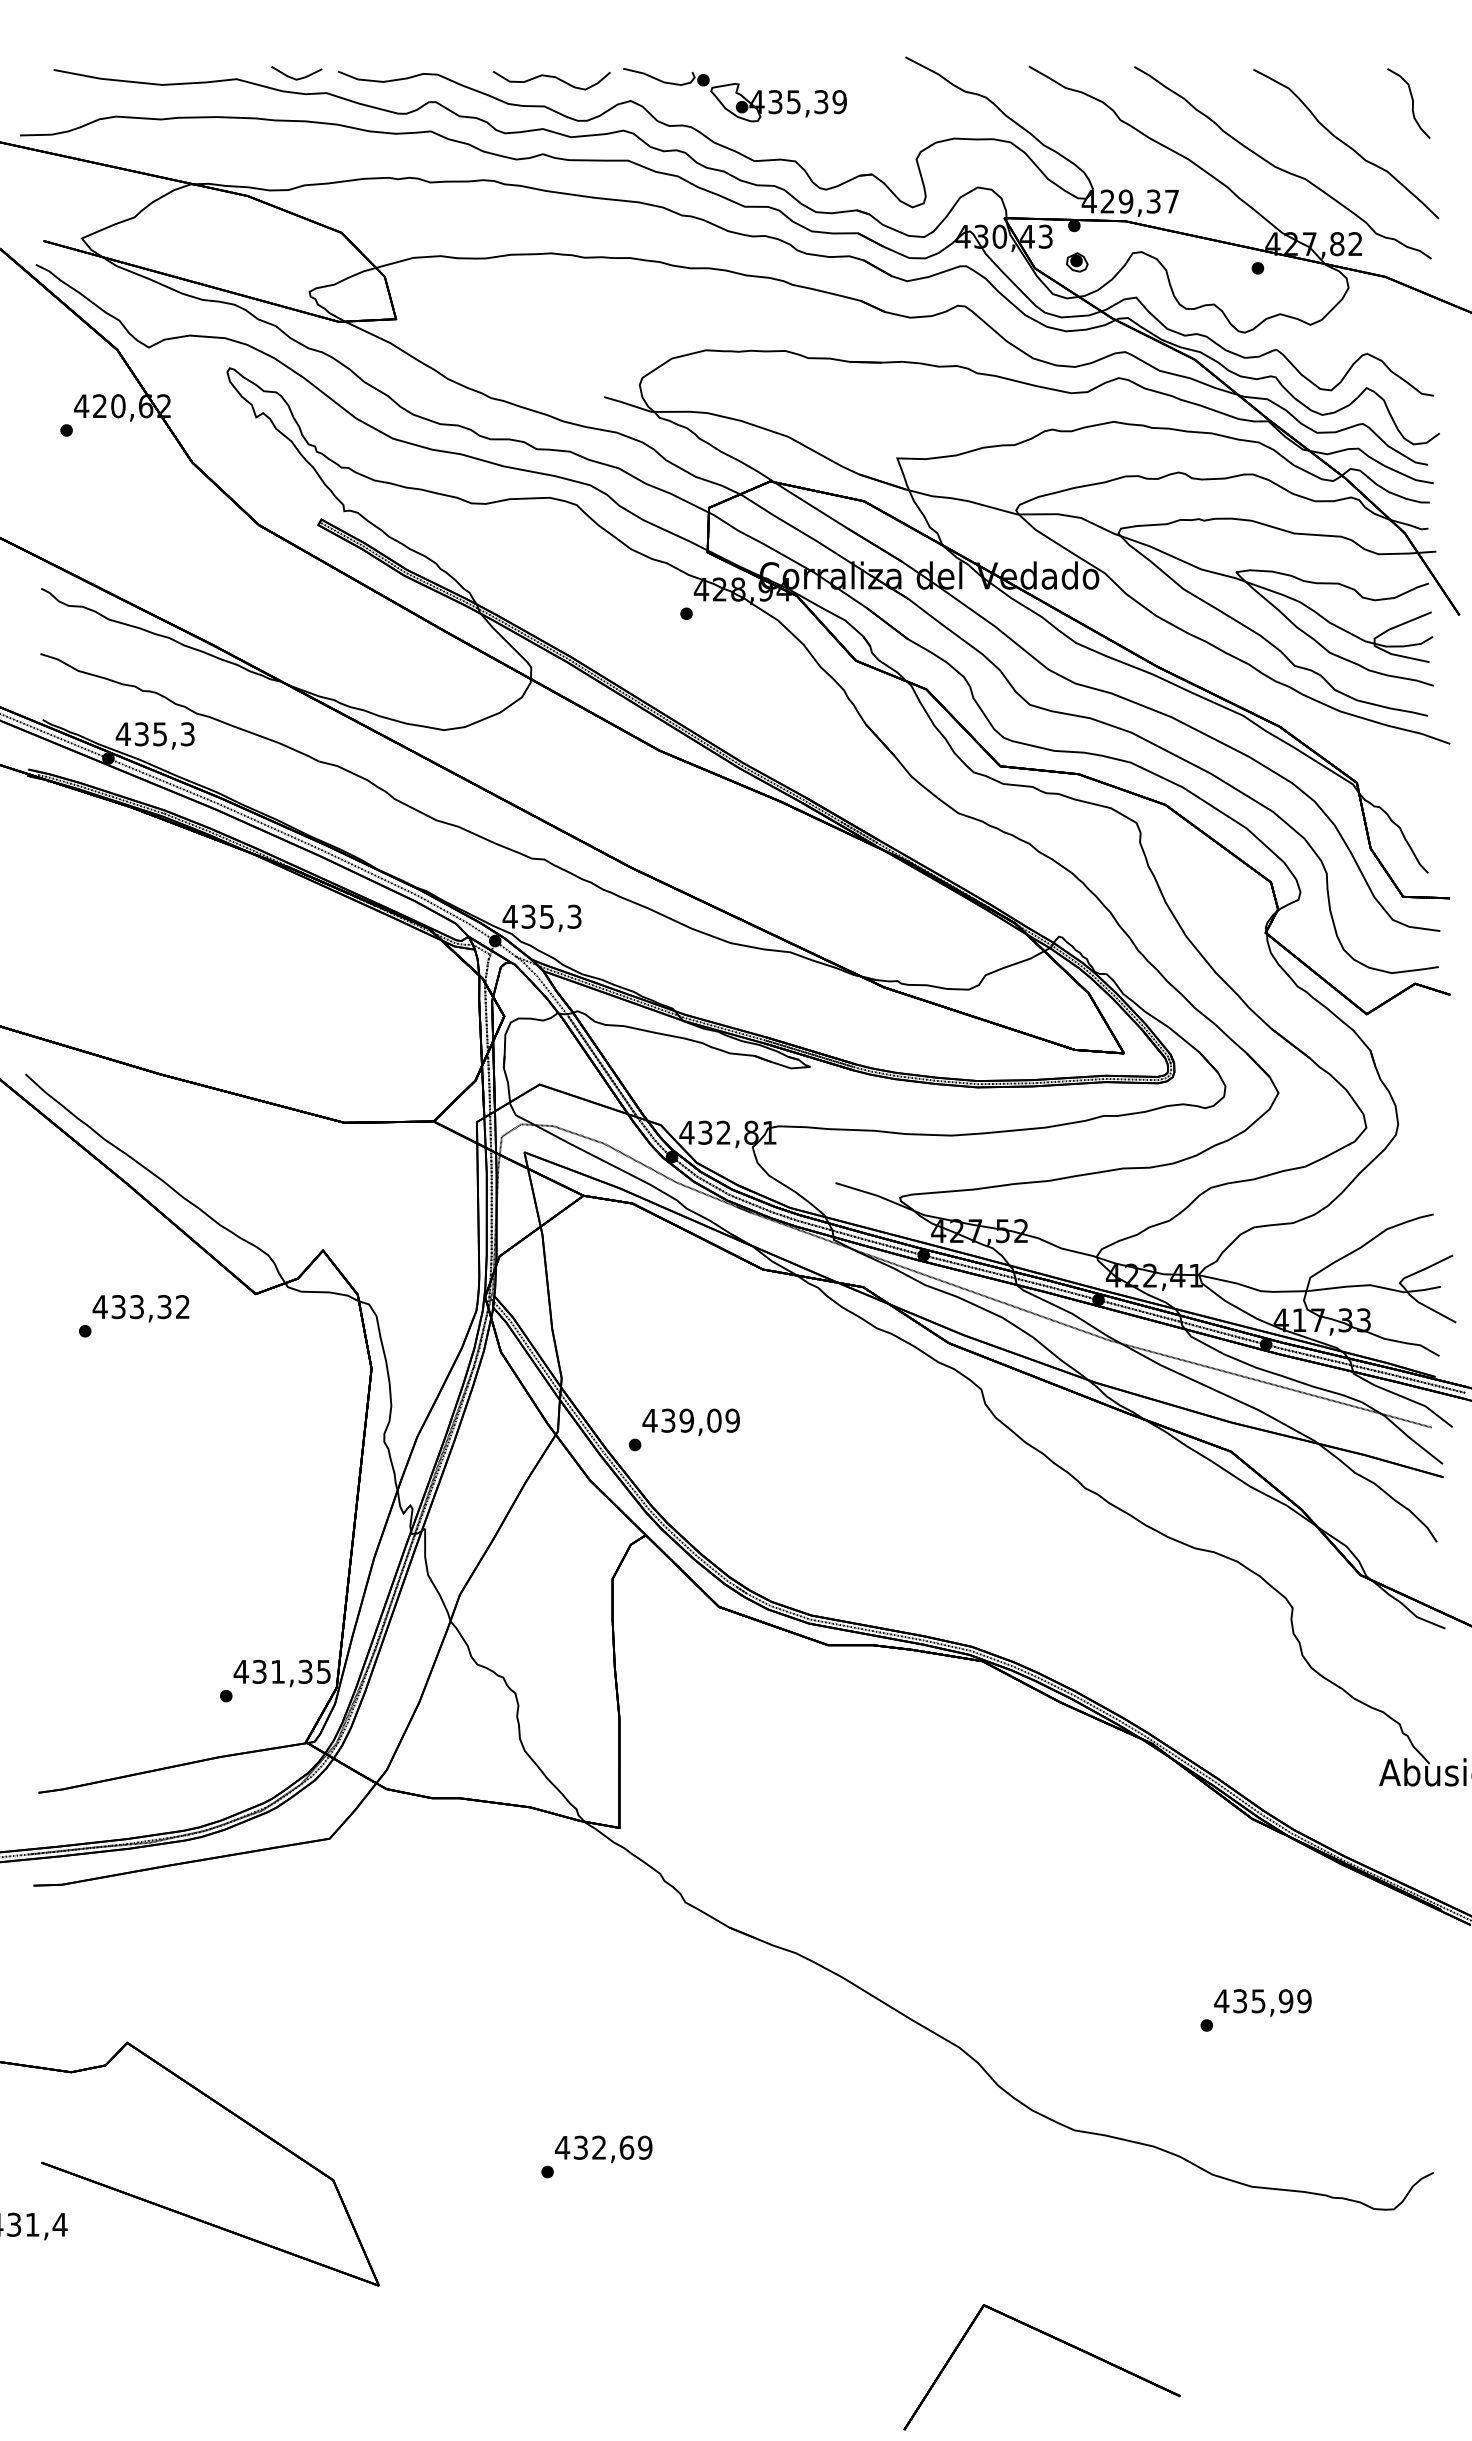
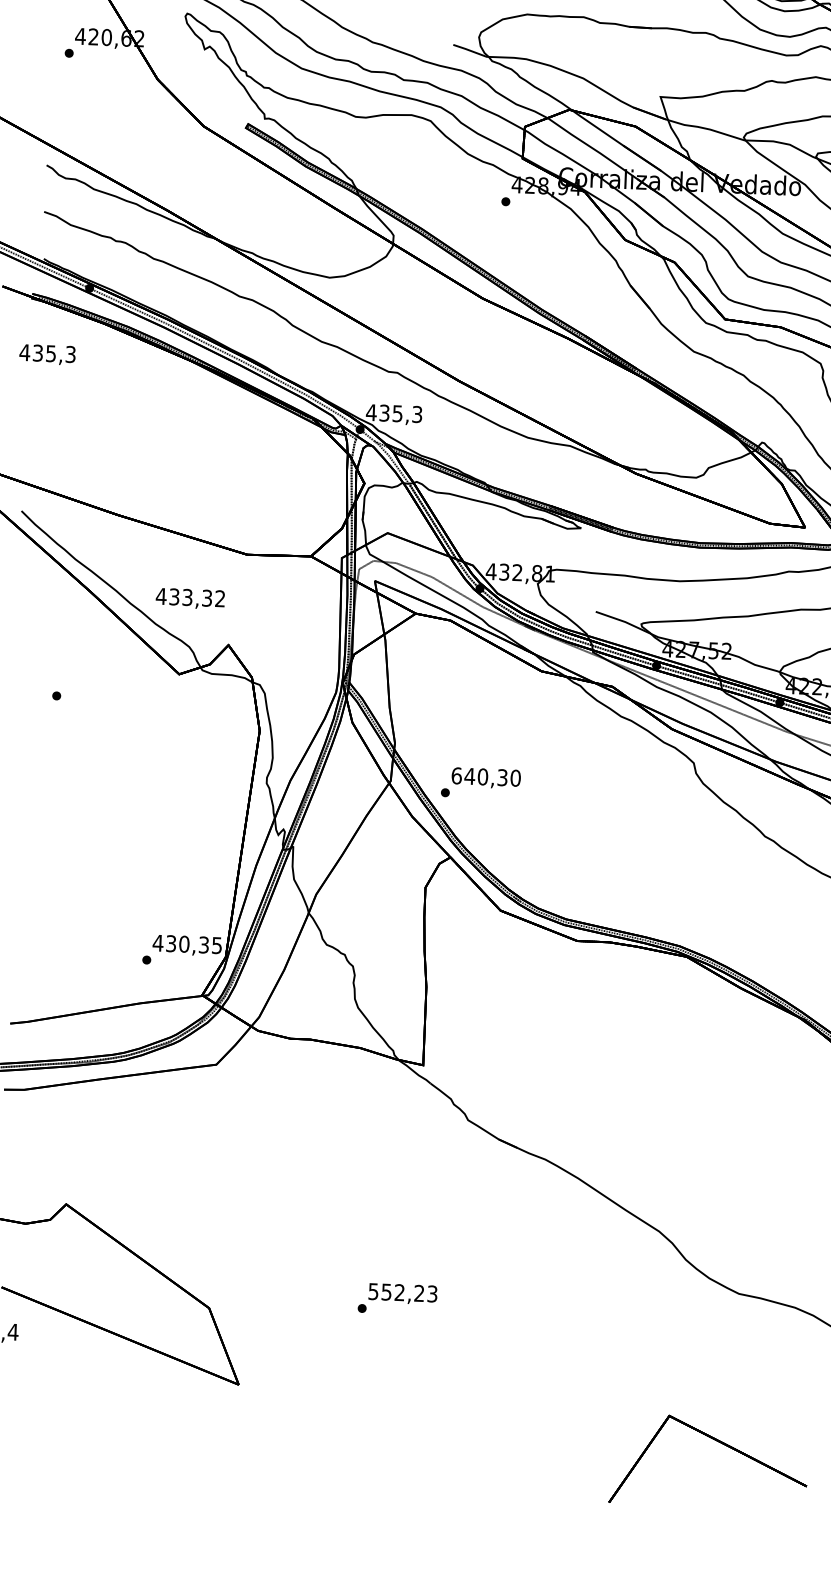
text: (154, 735) -> (47, 354), moved
text: (140, 1308) -> (190, 598), moved
text: (691, 1420) -> (486, 776), 439,09 -> 640,30
text: (277, 1671) -> (184, 943), 431,35 -> 430,35
text: (603, 2147) -> (402, 1292), 432,69 -> 552,23

